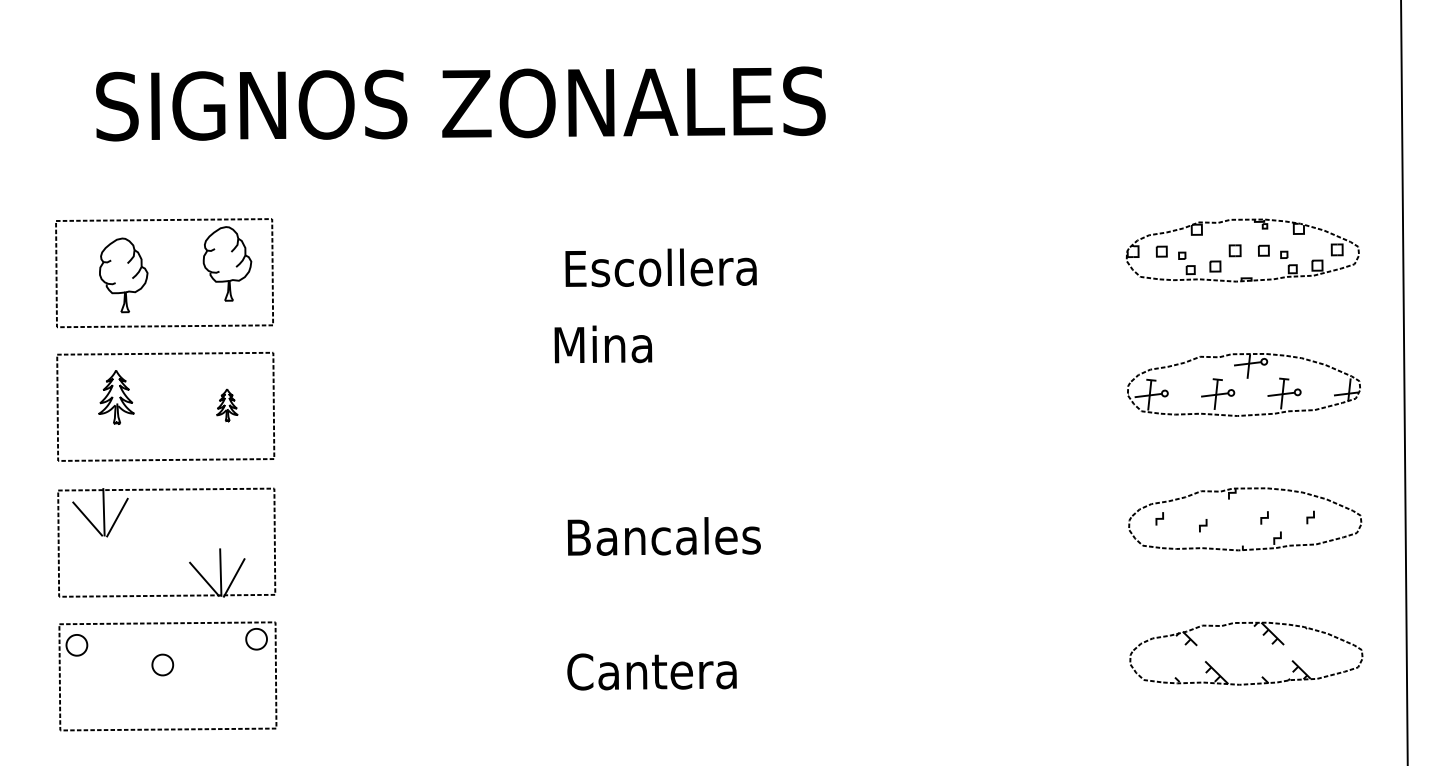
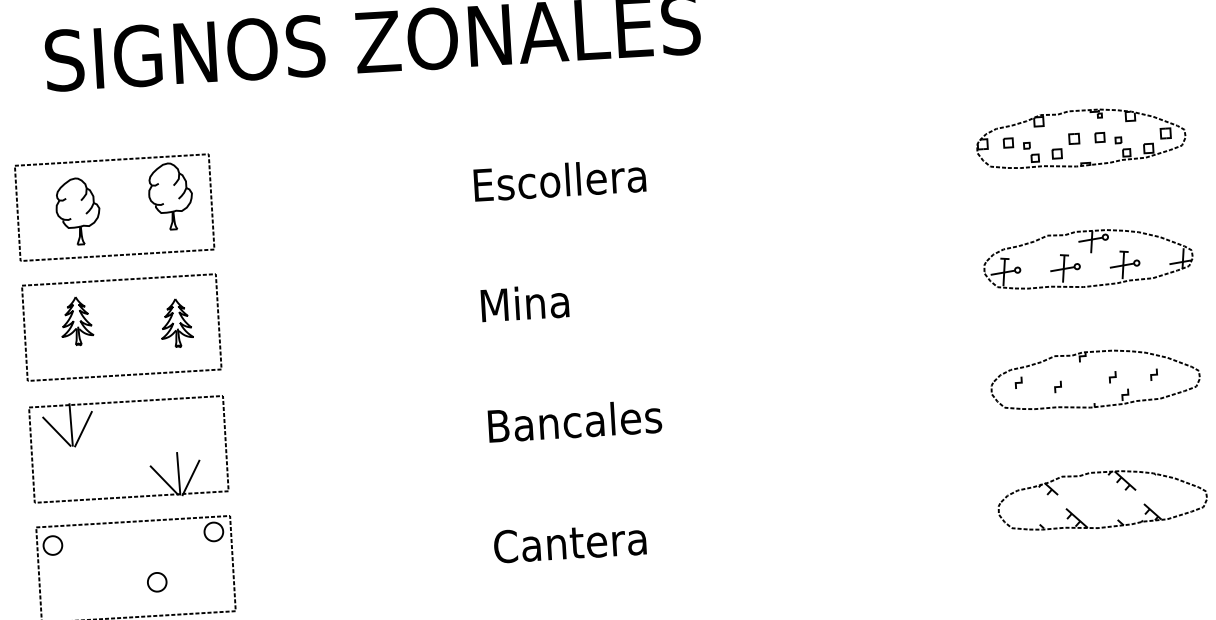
text: (603, 344) -> (525, 303), moved
part: (227, 405) -> (177, 323), size x1.67
part: (162, 664) -> (156, 581), moved

